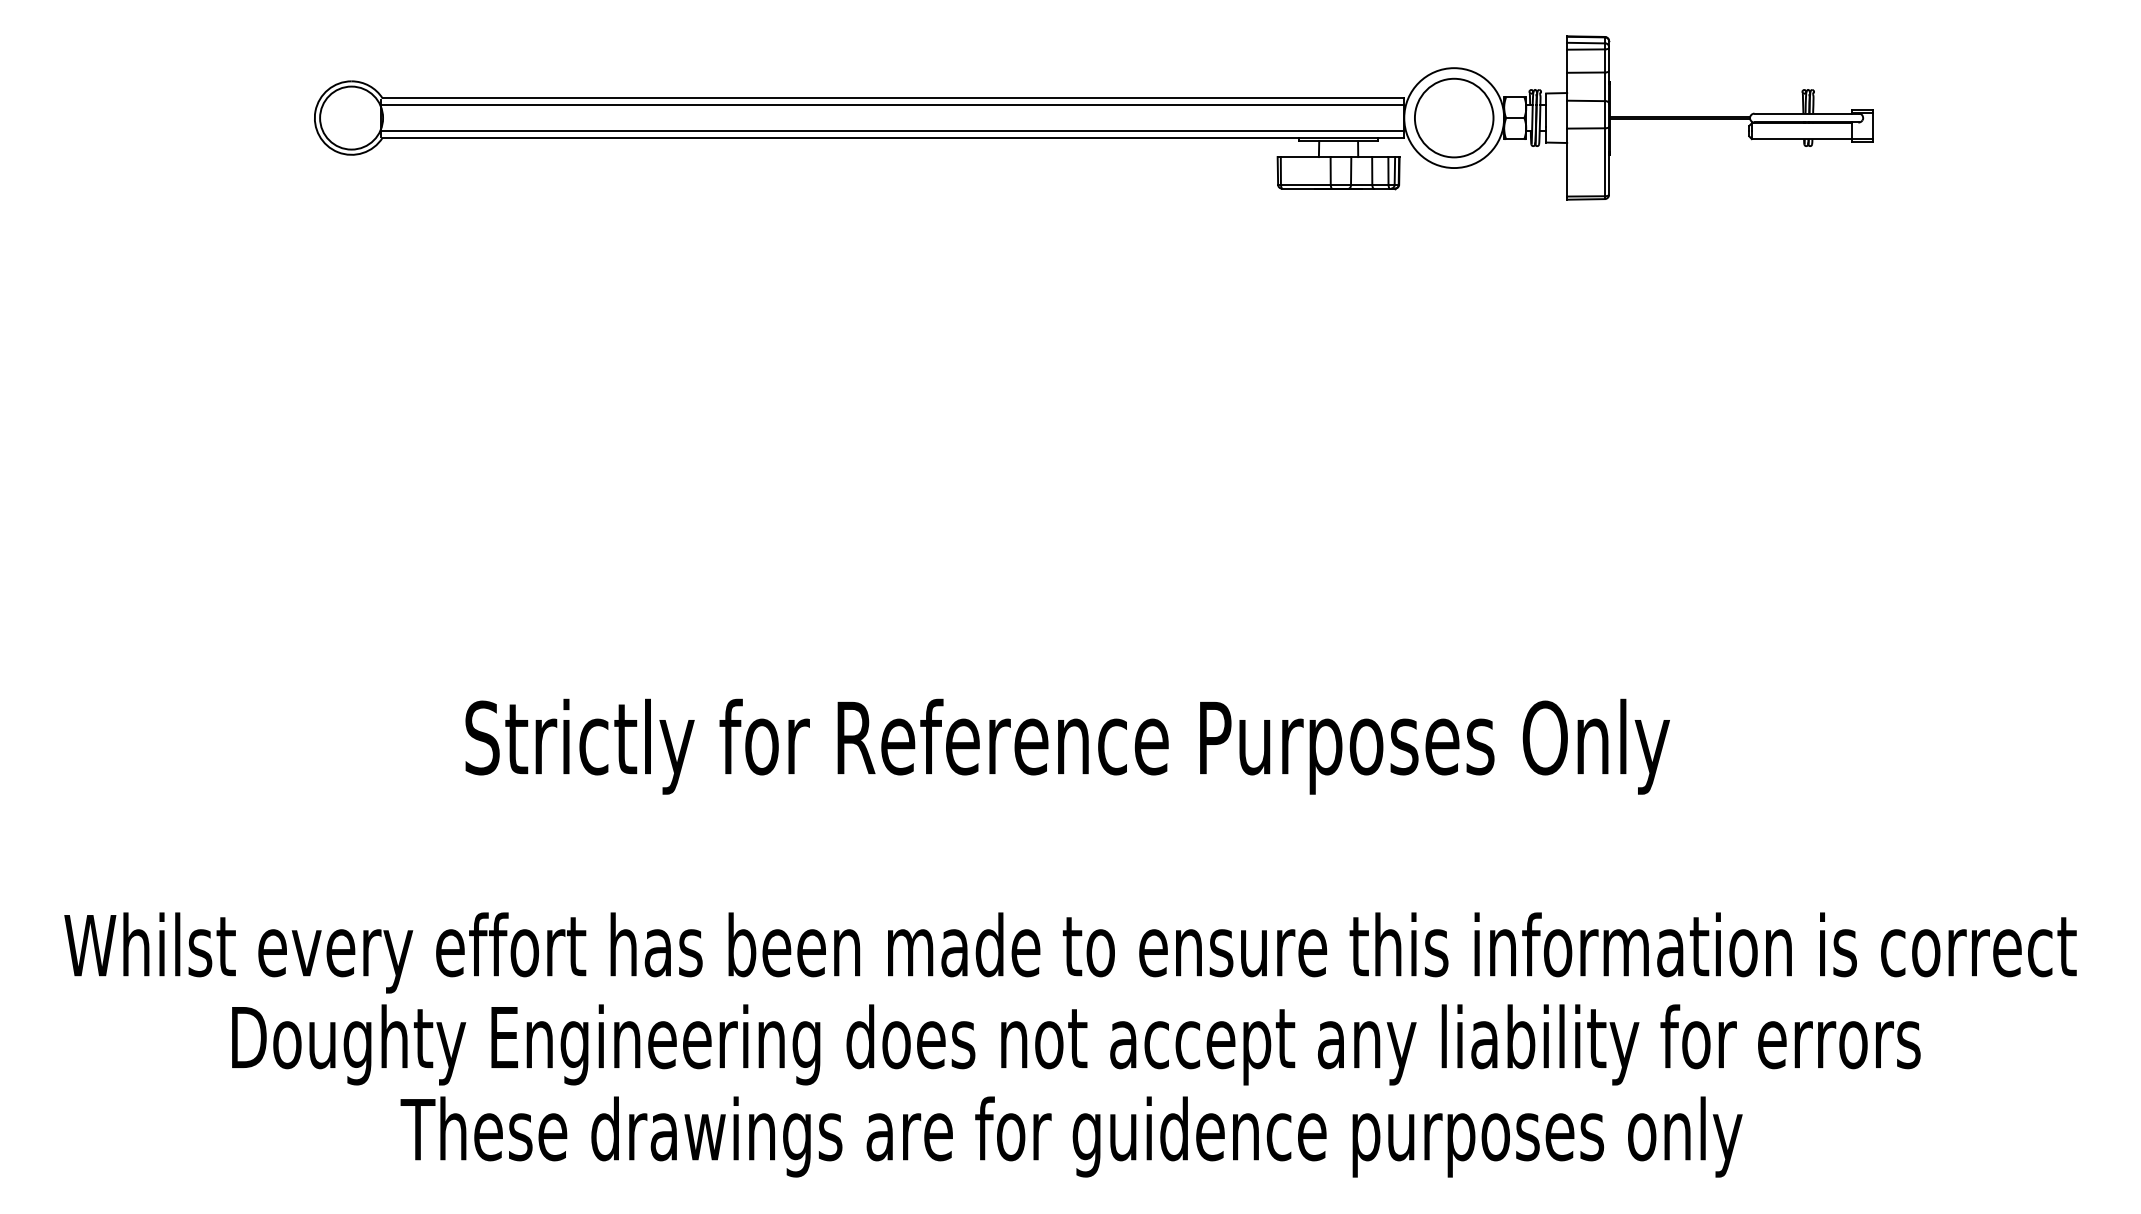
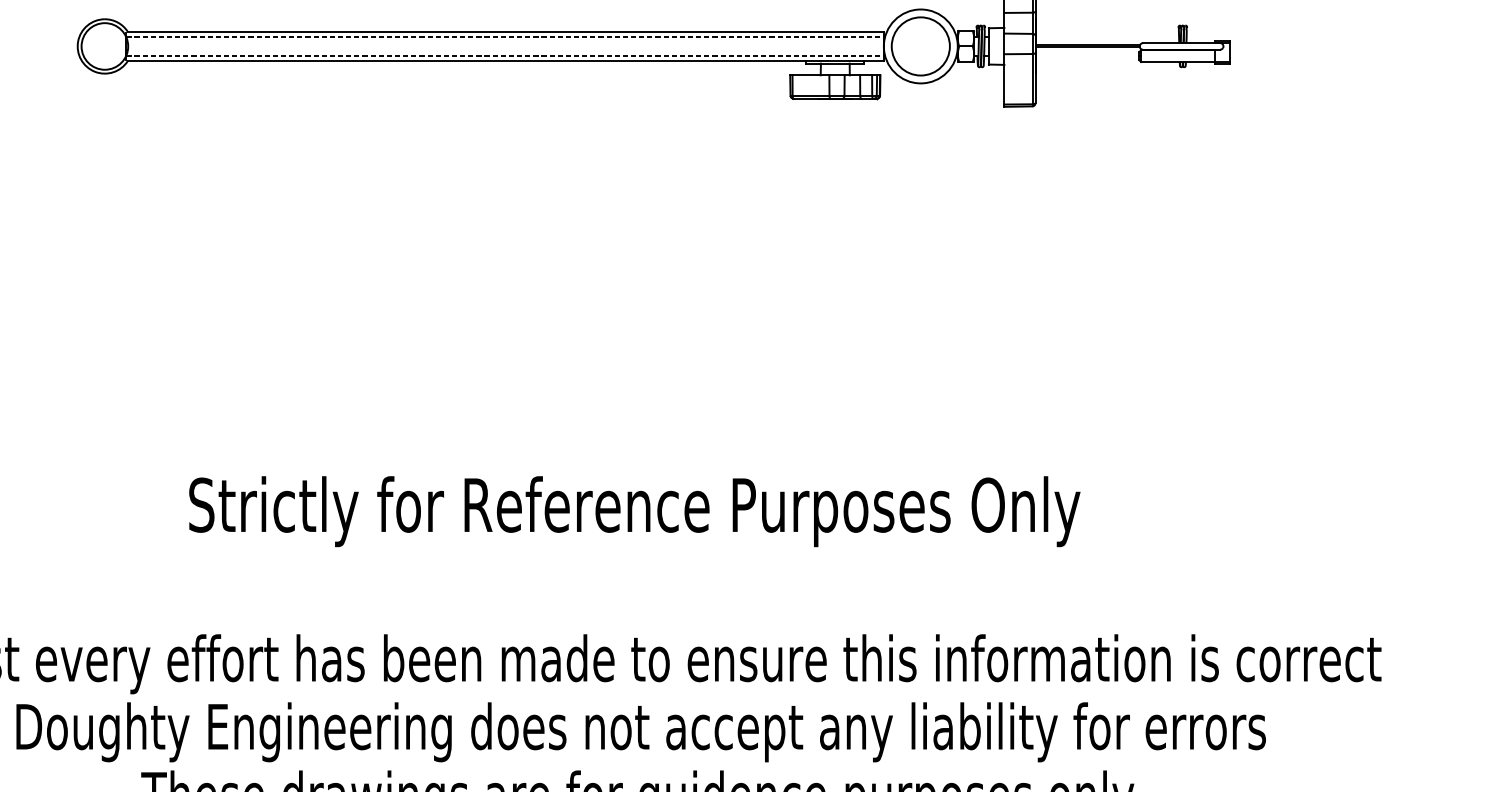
line: (892, 104) -> (505, 36), solid -> dashed
line: (892, 131) -> (505, 56), solid -> dashed

